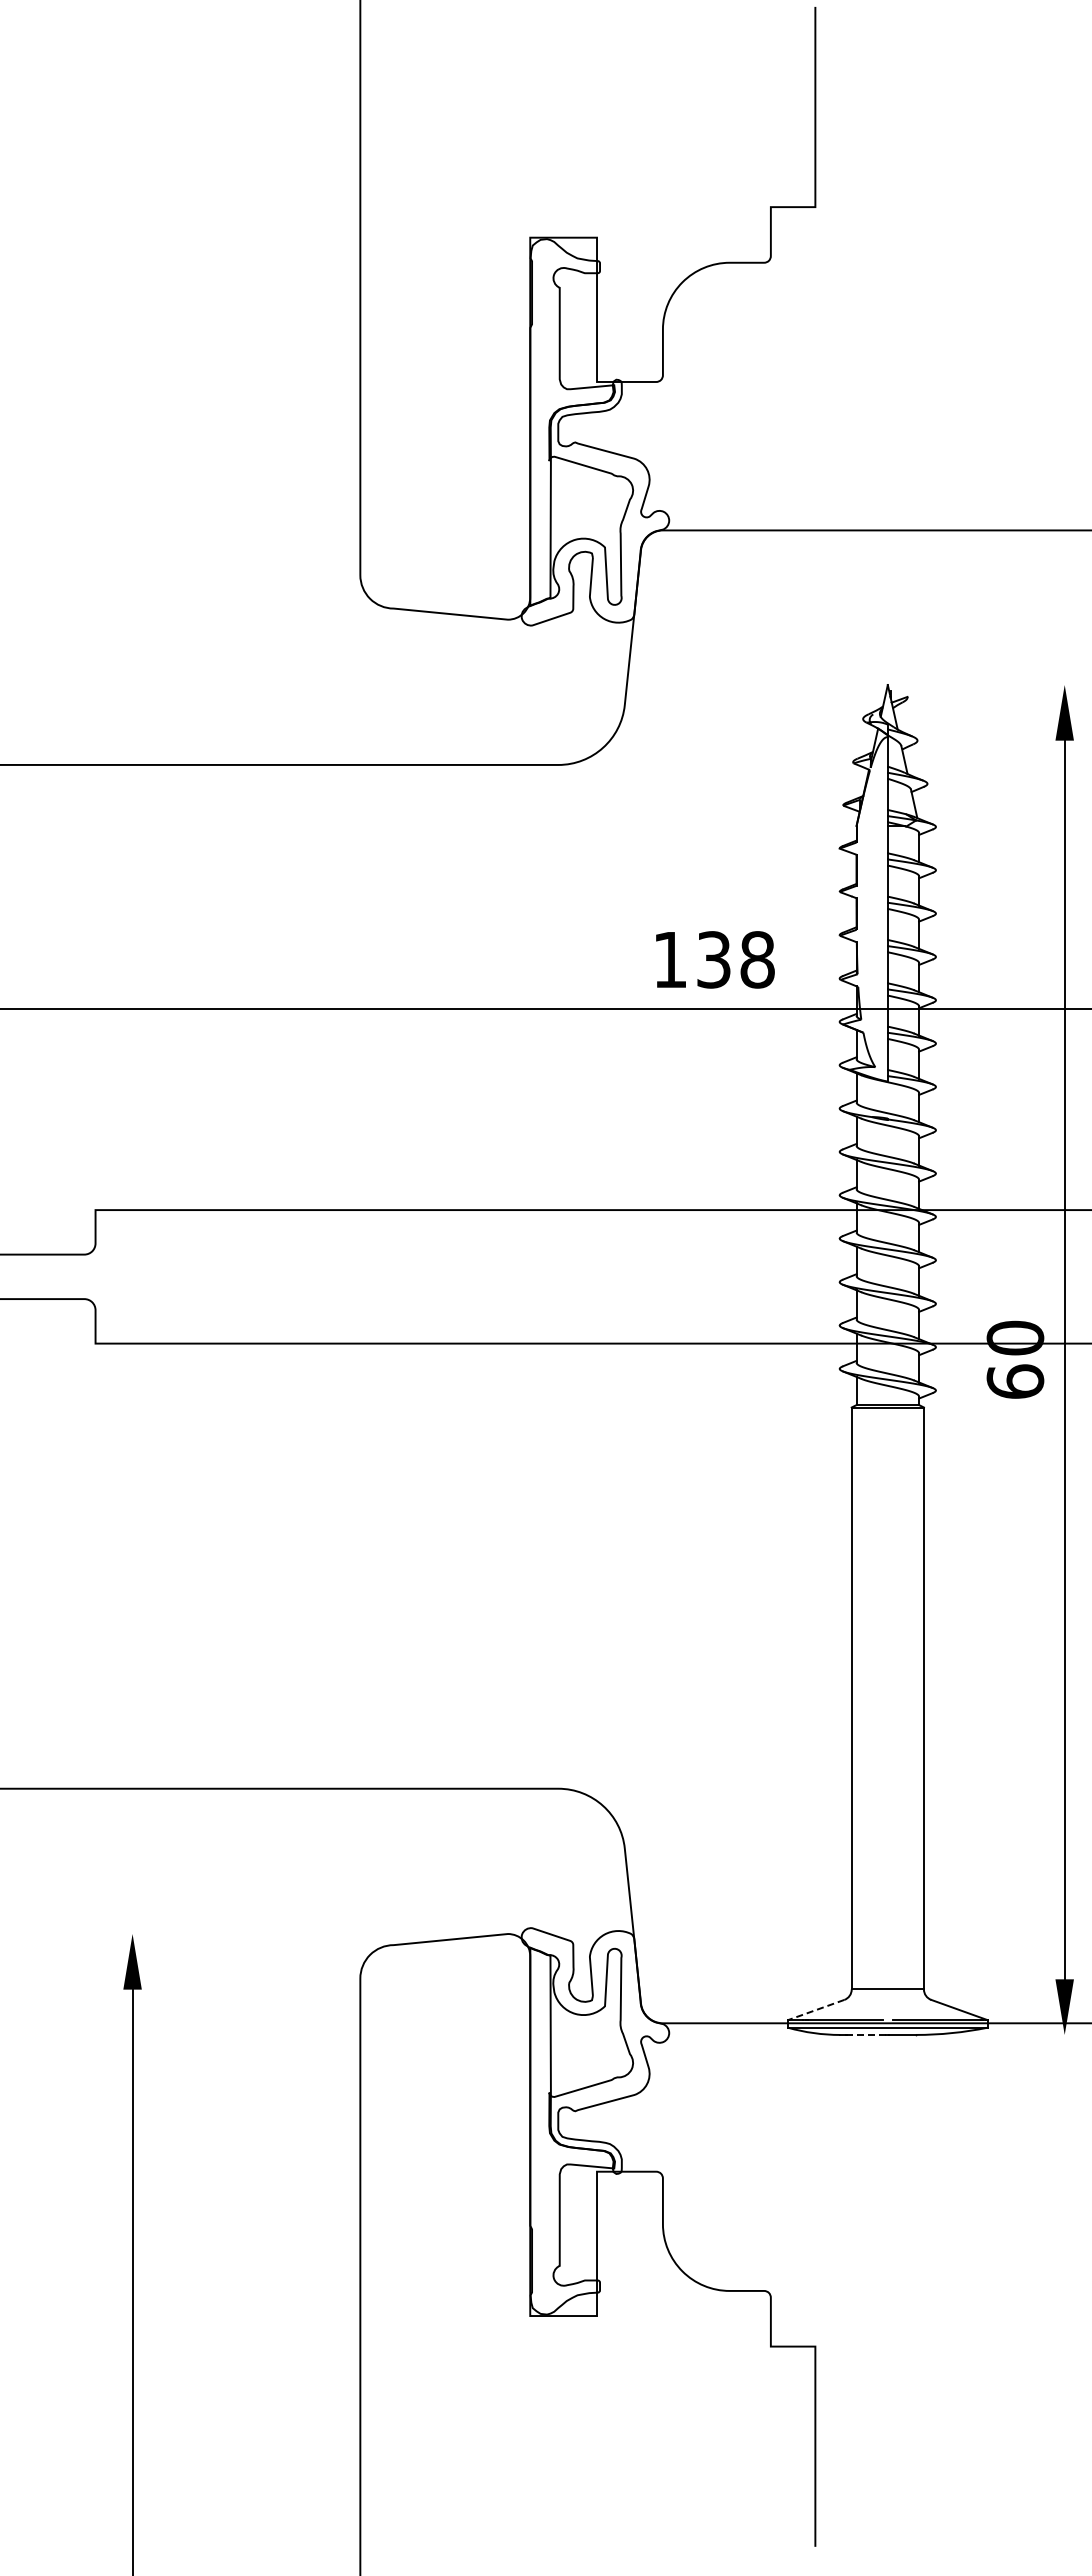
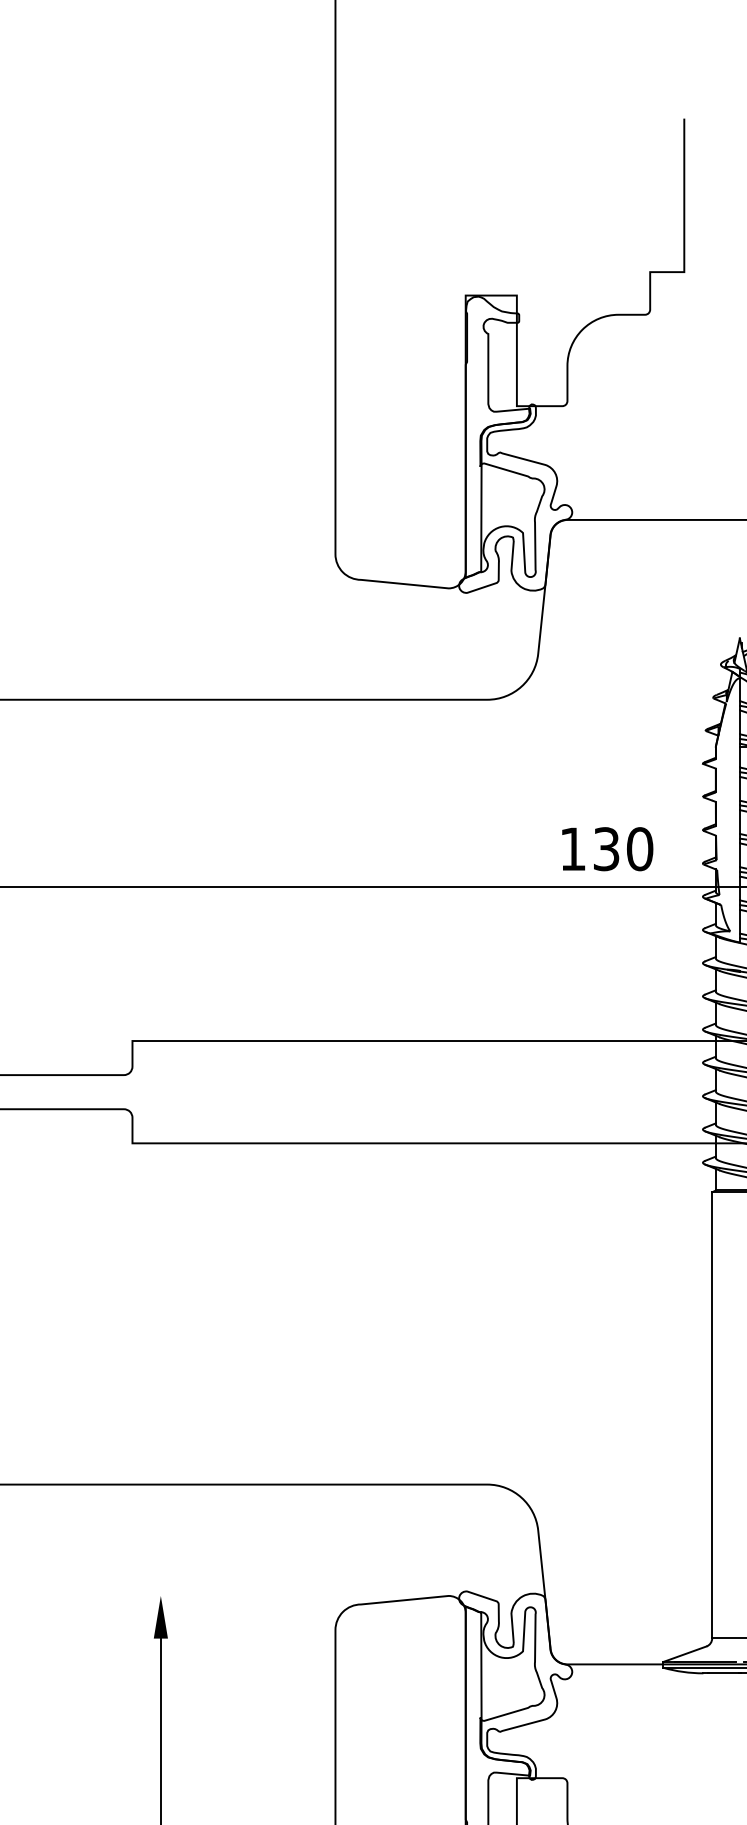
text: (757, 959) -> (639, 848), 138 -> 130
line: (816, 2010) -> (685, 1654), dashed -> solid
line: (866, 2034) -> (723, 1672), dashed -> solid

